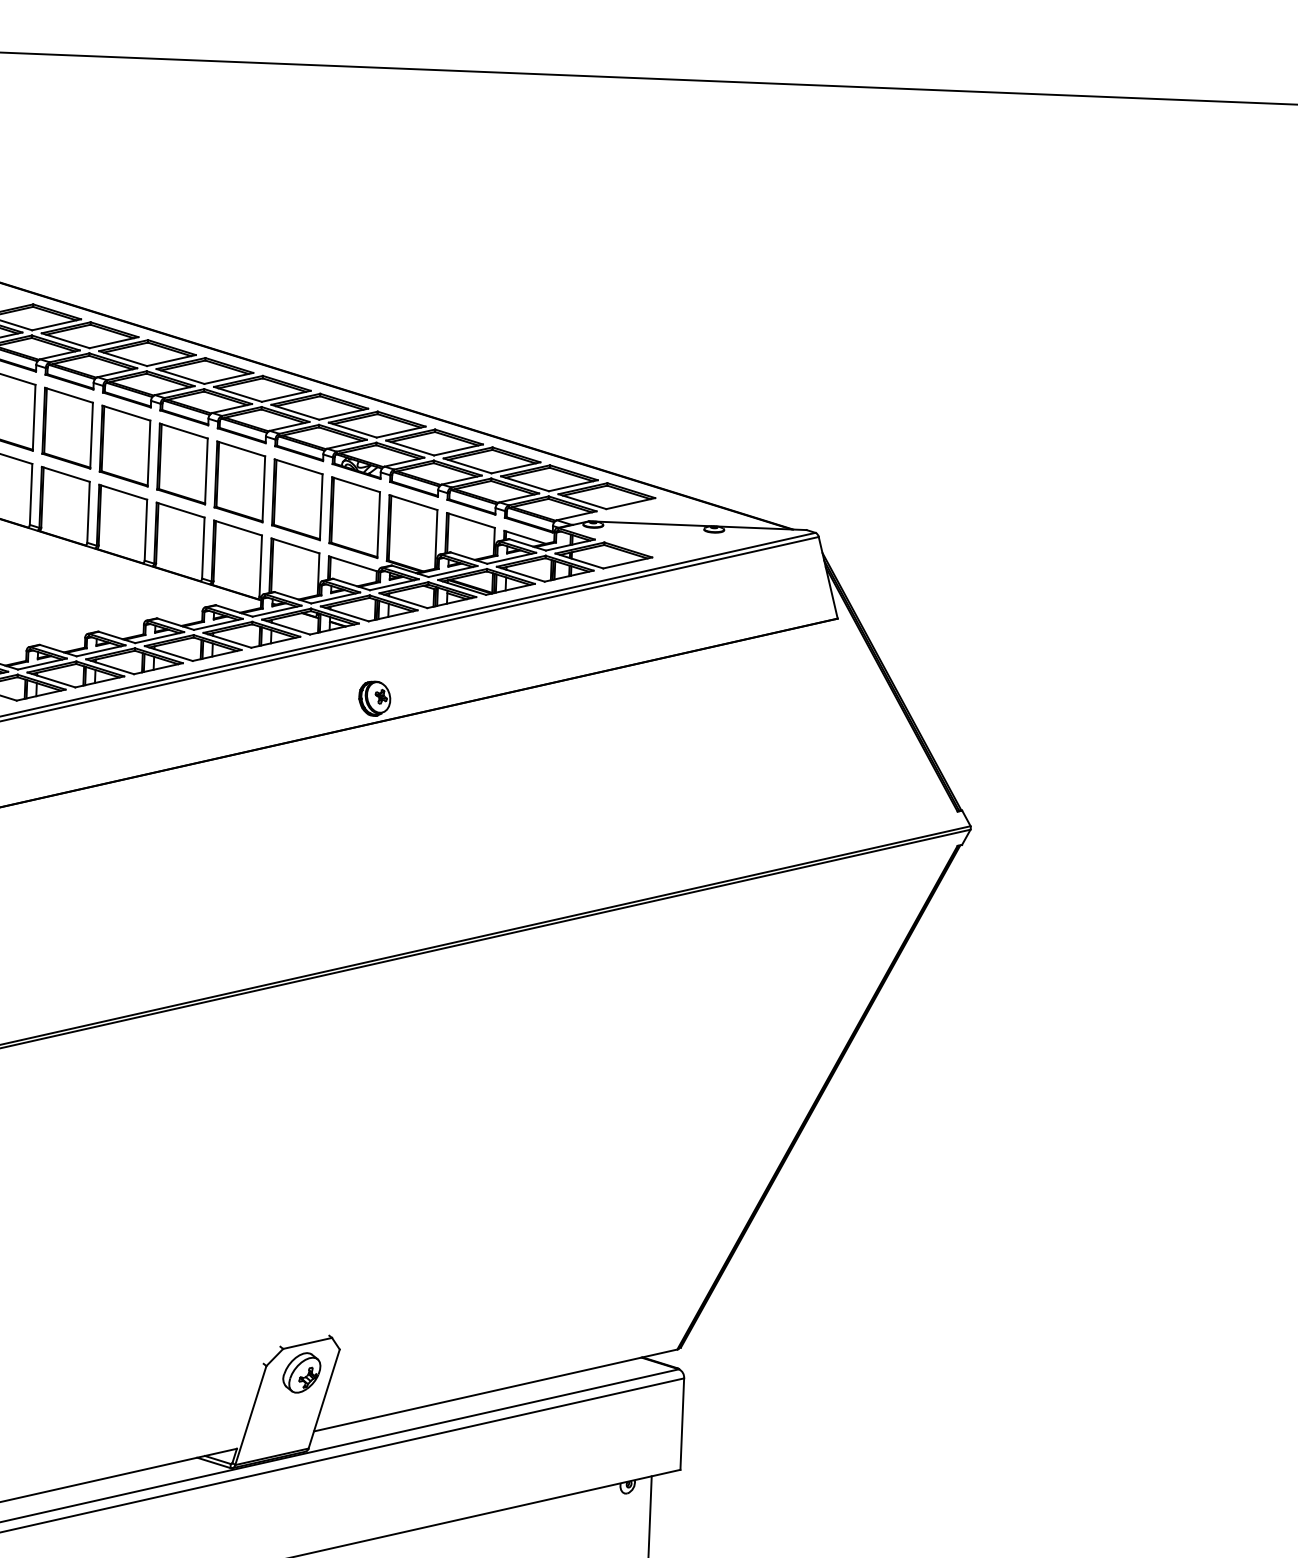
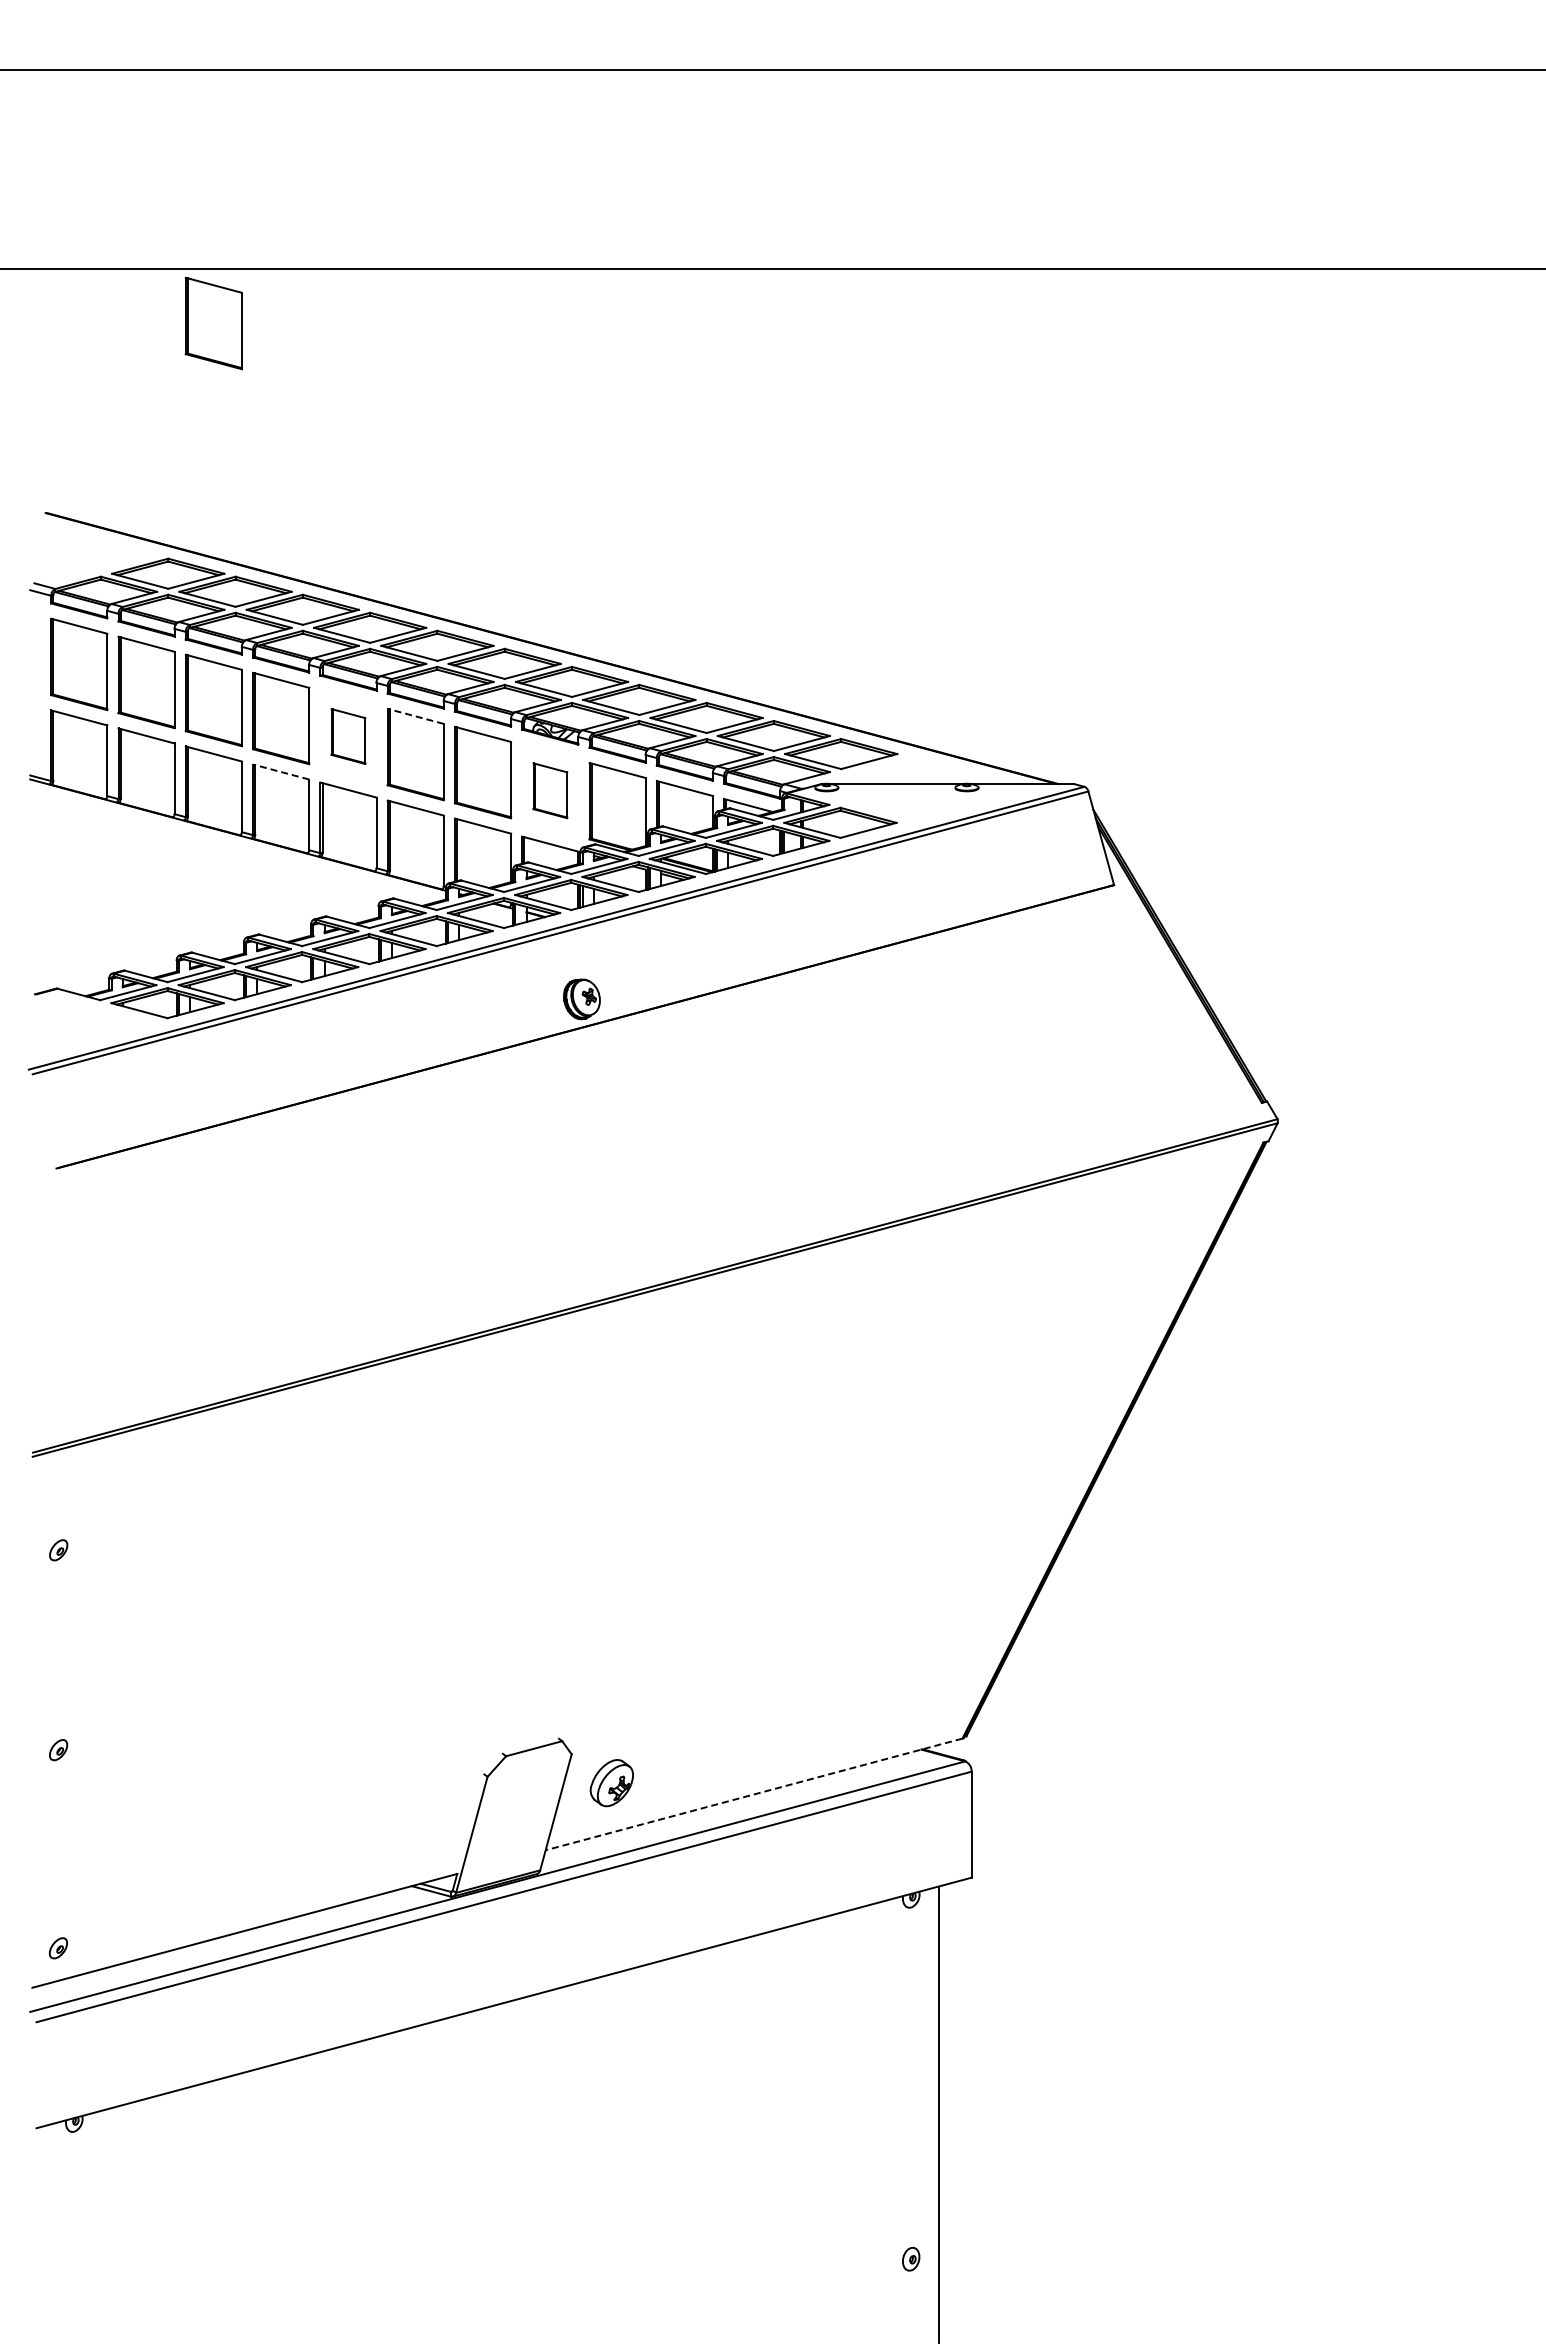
part: (80, 103) -> (213, 323), added
line: (241, 449) -> (415, 716), solid -> dashed
part: (182, 463) -> (348, 736), size x0.6
line: (122, 491) -> (280, 771), solid -> dashed
part: (354, 517) -> (550, 790), size x0.6
part: (301, 1373) -> (611, 1783), moved
line: (496, 1390) -> (754, 1794), solid -> dashed

